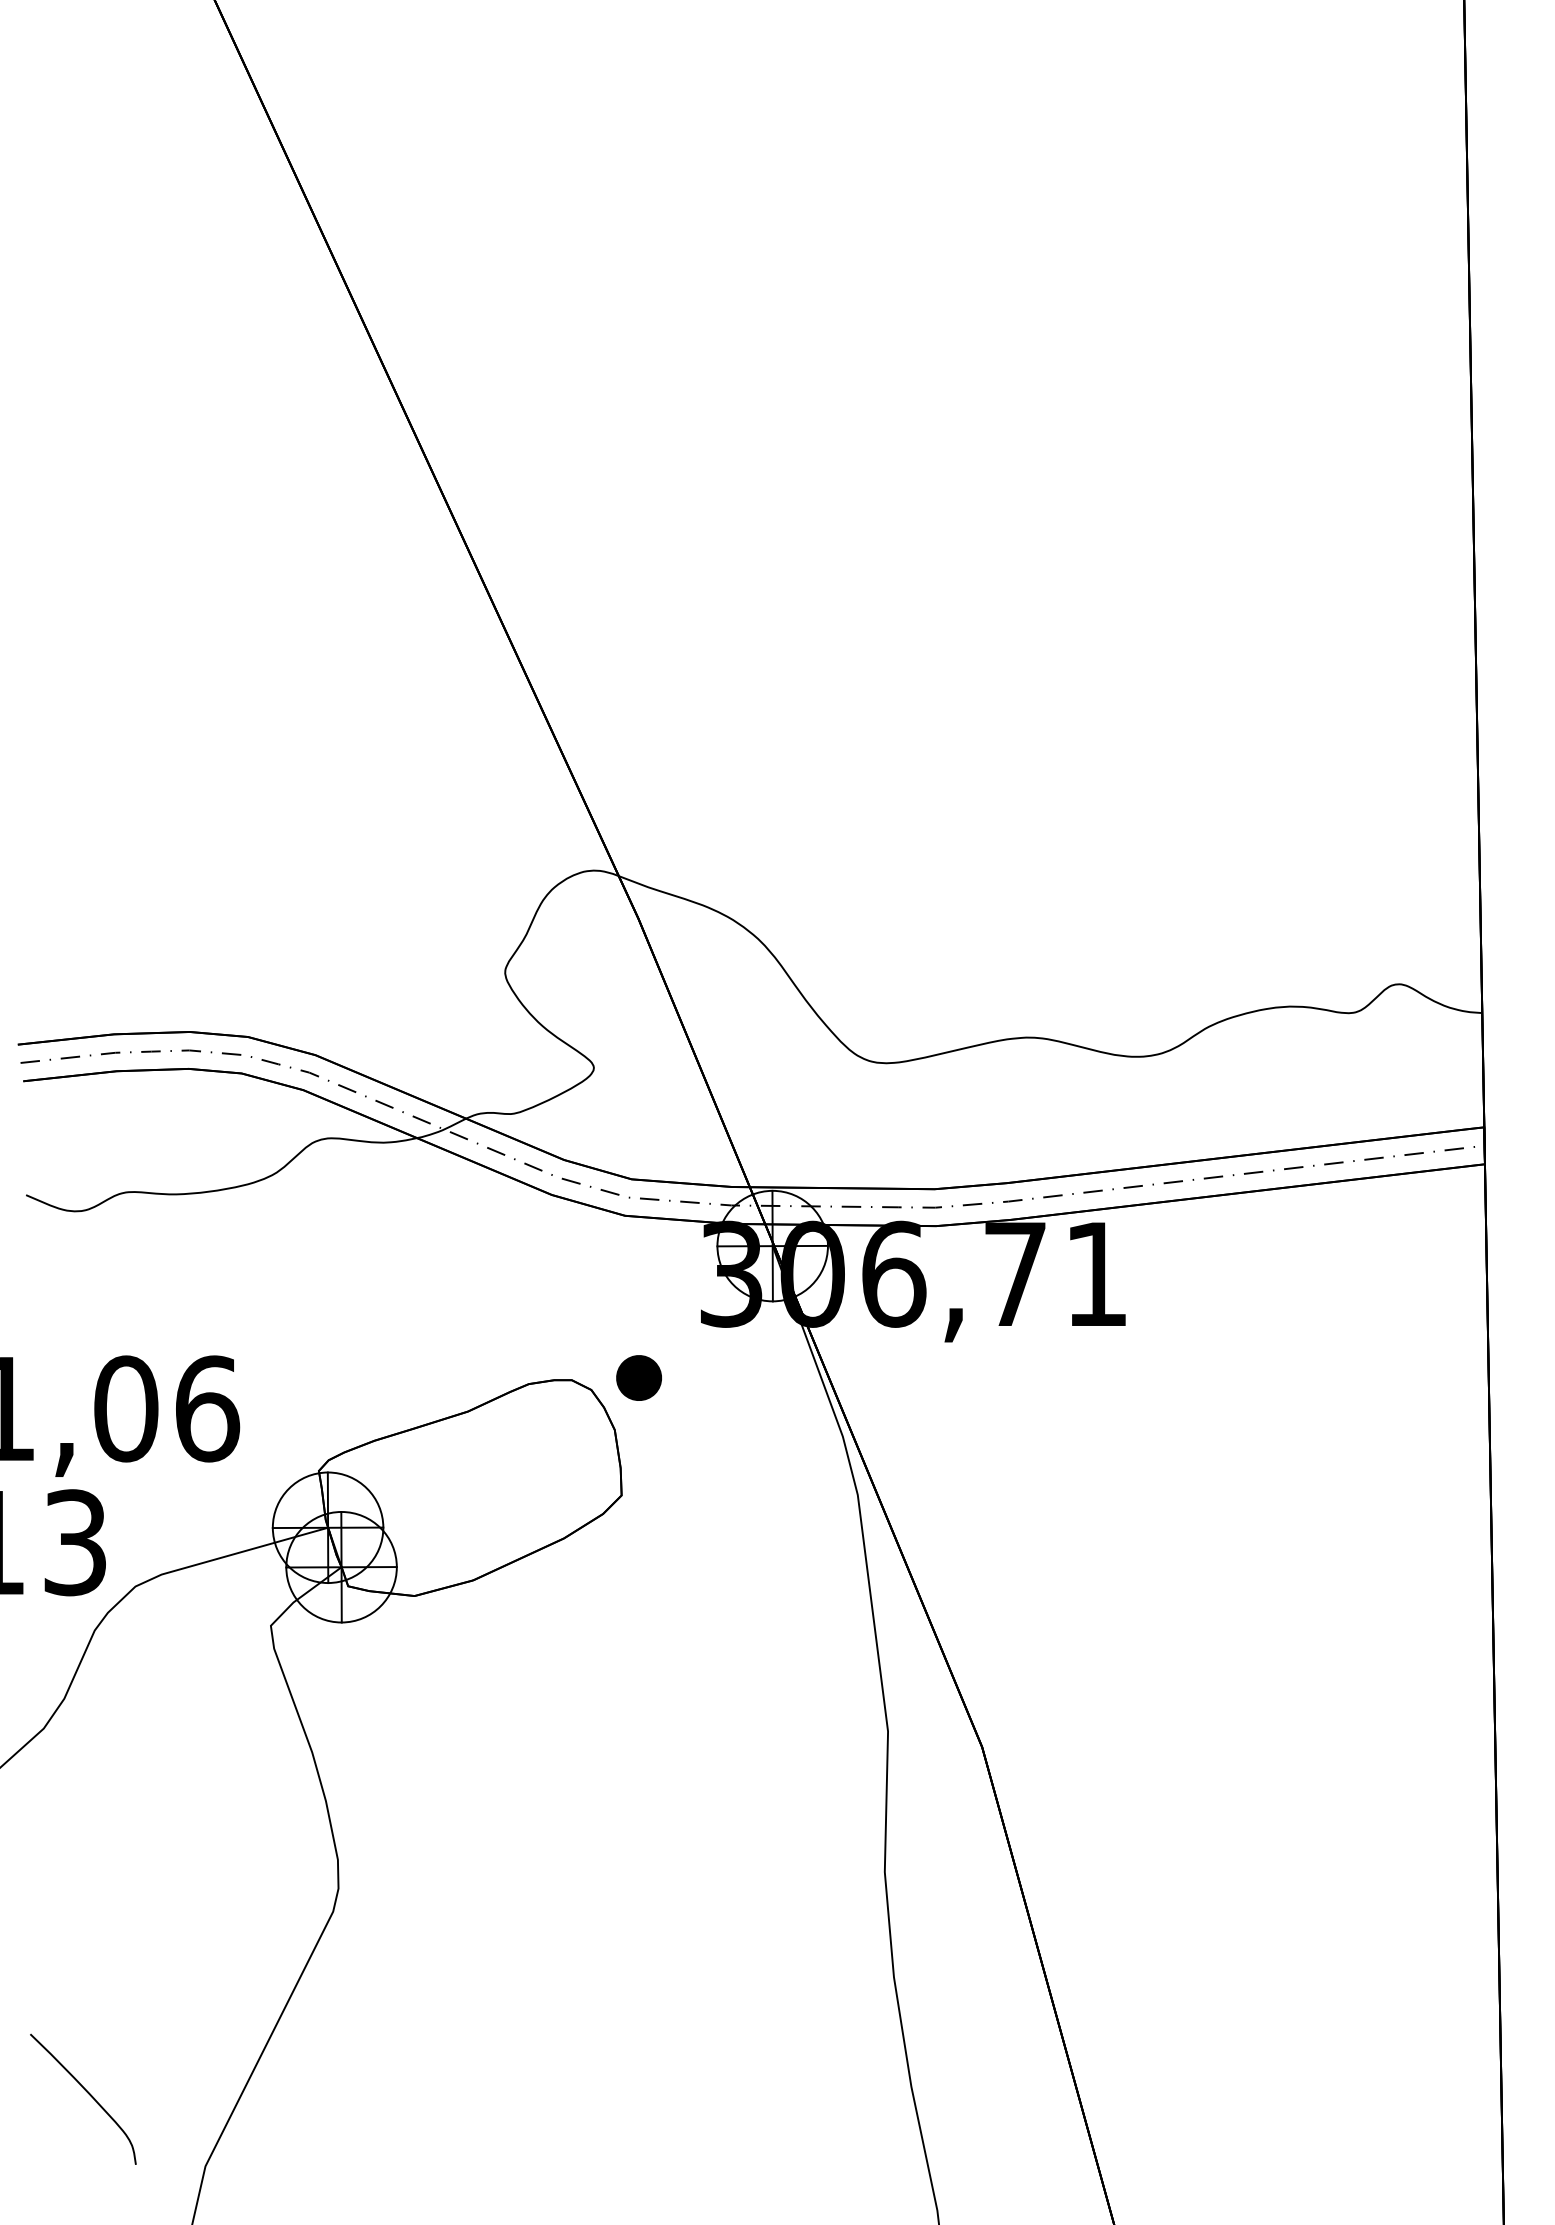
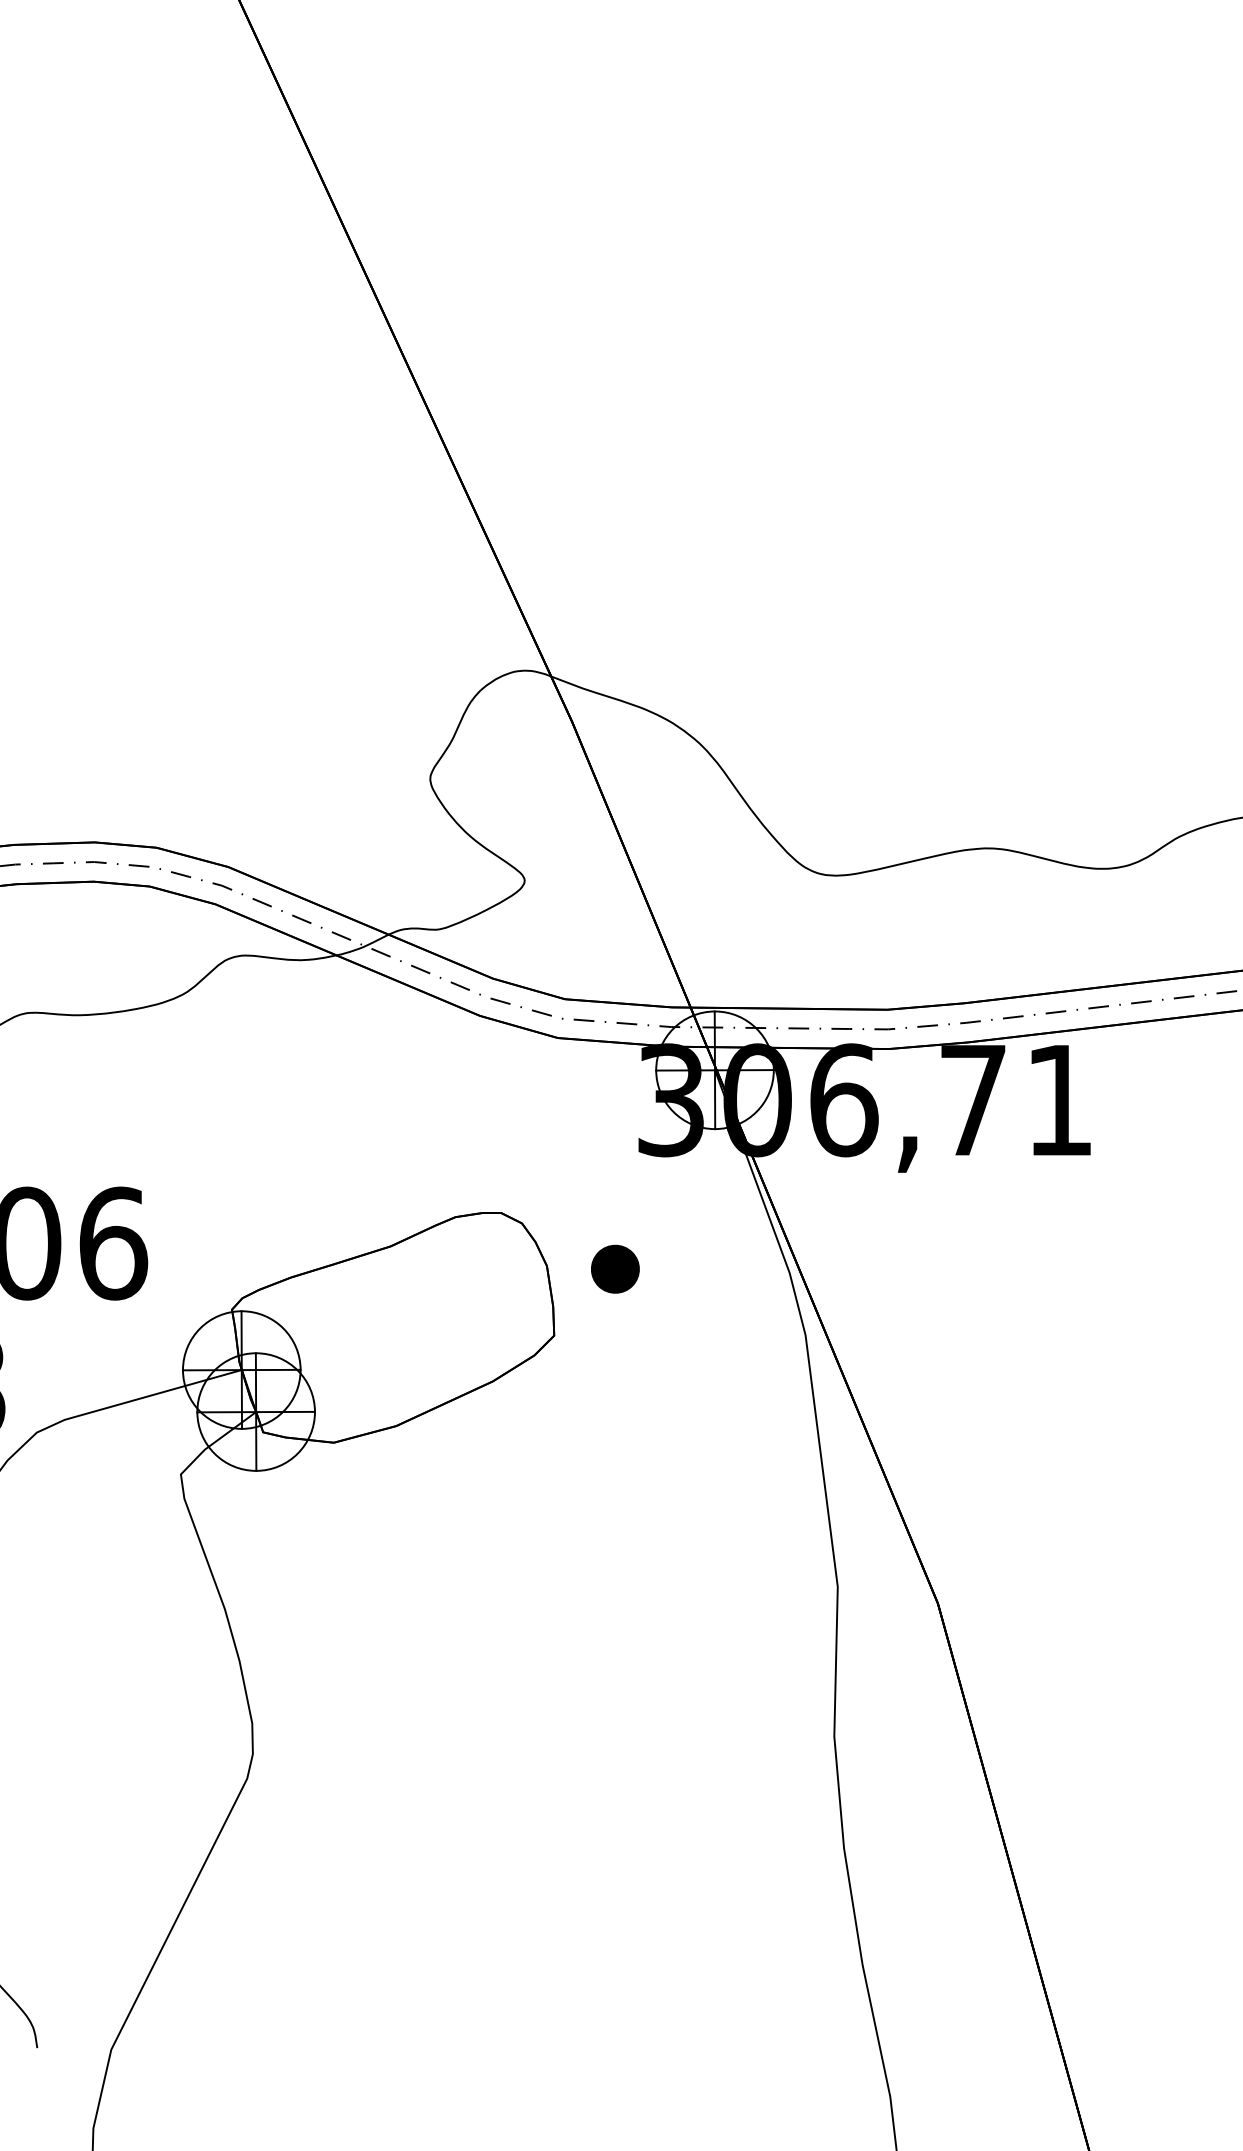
part: (638, 1377) -> (614, 1268), moved

